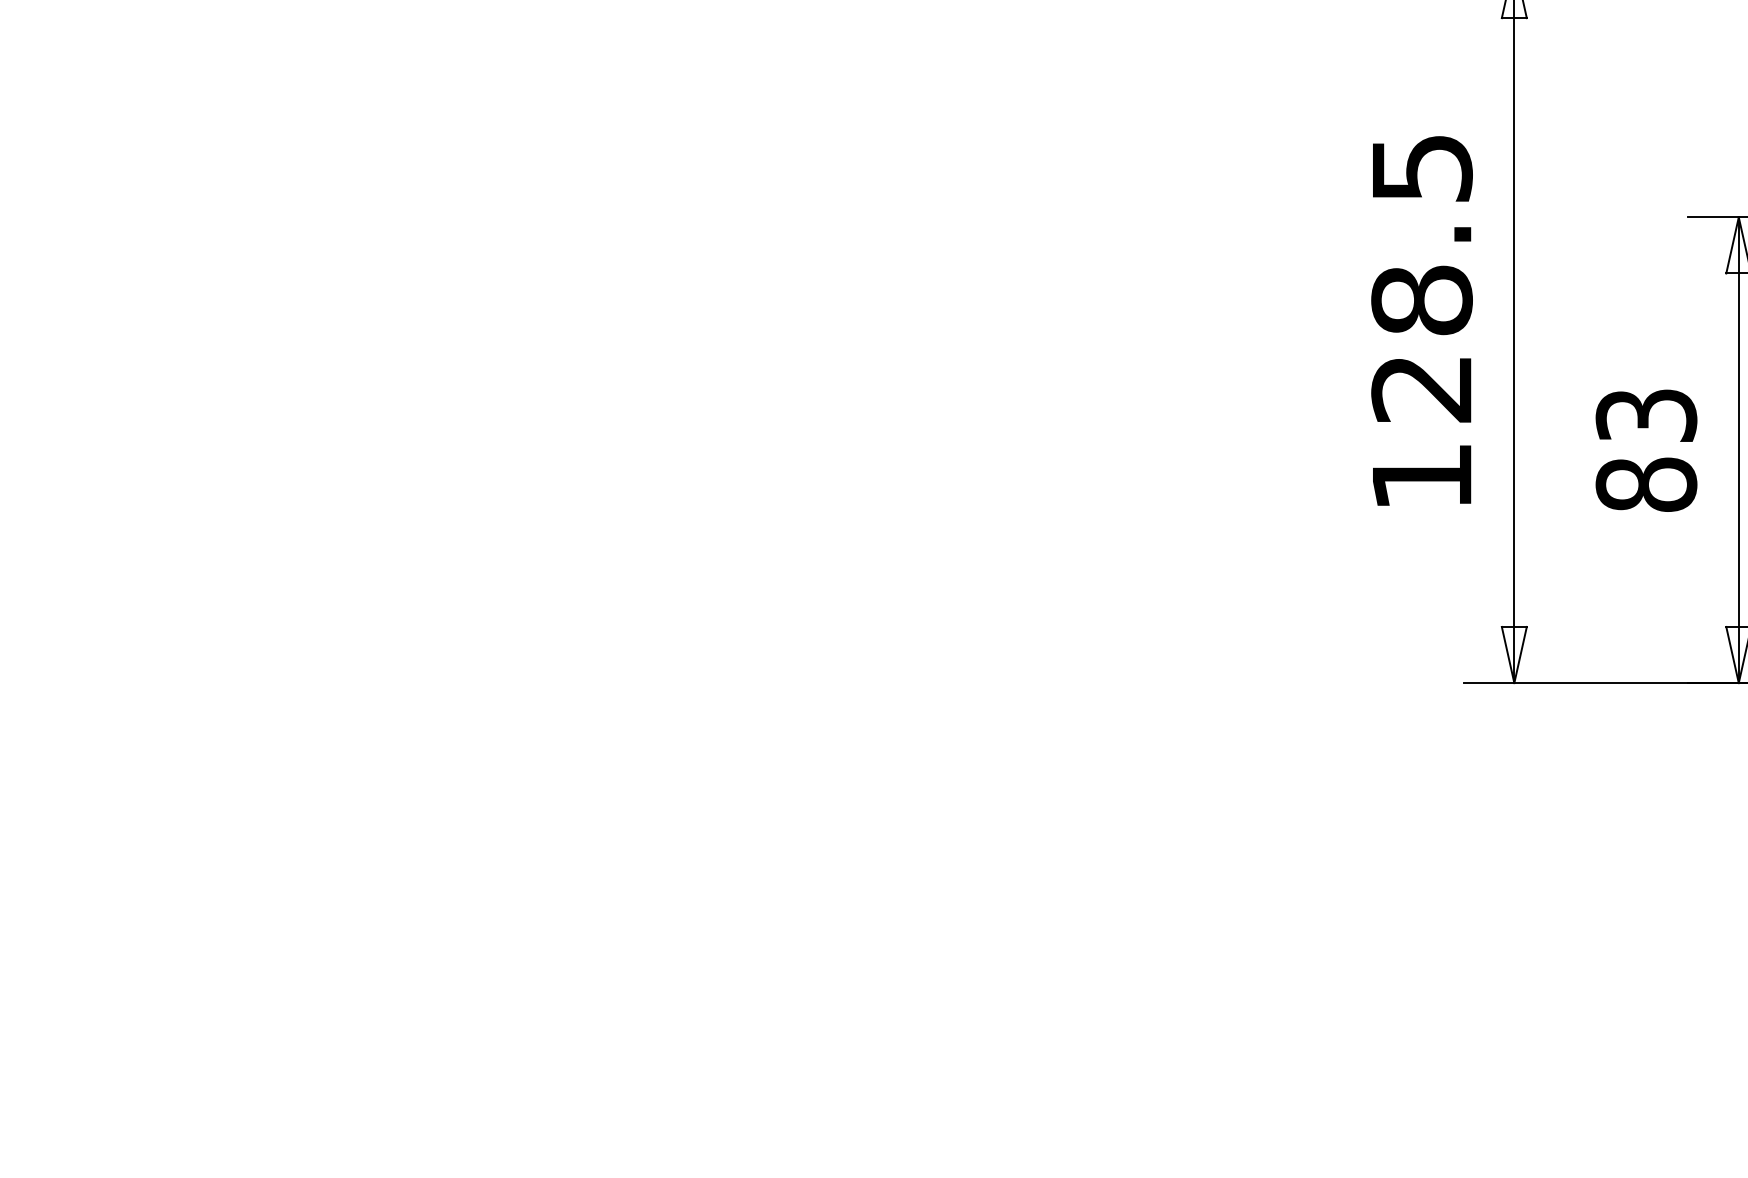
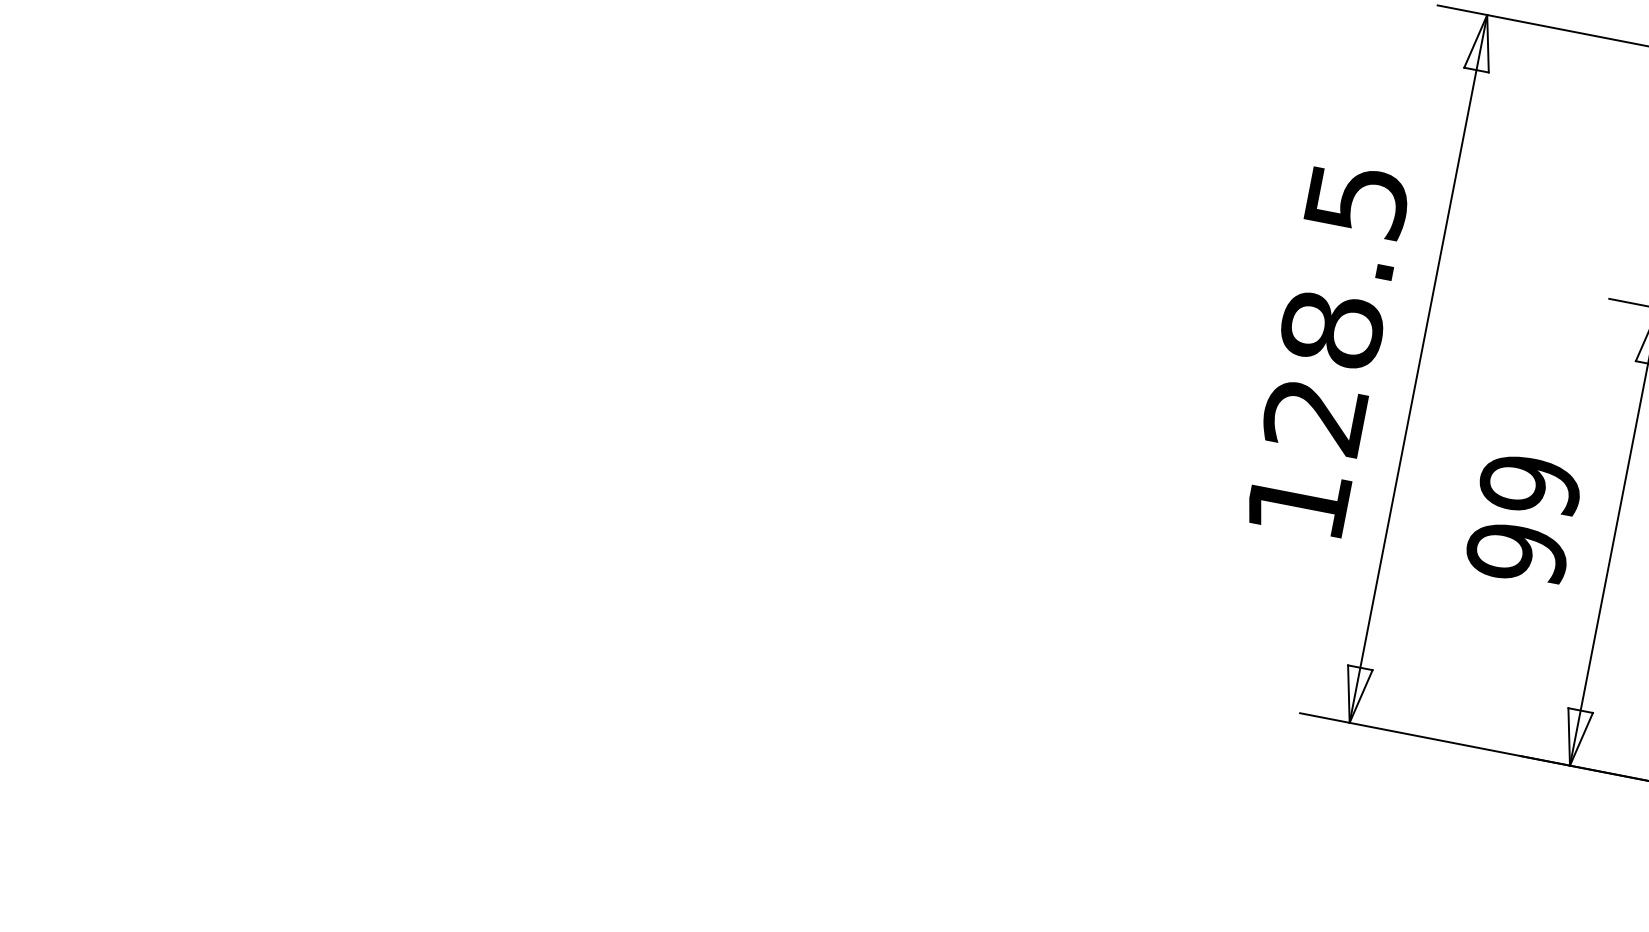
text: (1646, 450) -> (1523, 519), 83 -> 99

